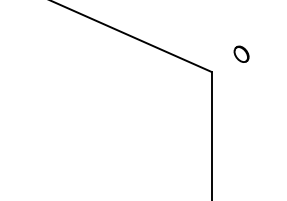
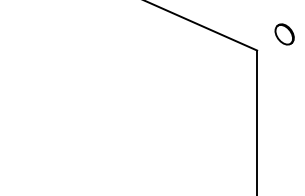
part: (241, 54) -> (284, 34), size x1.43

